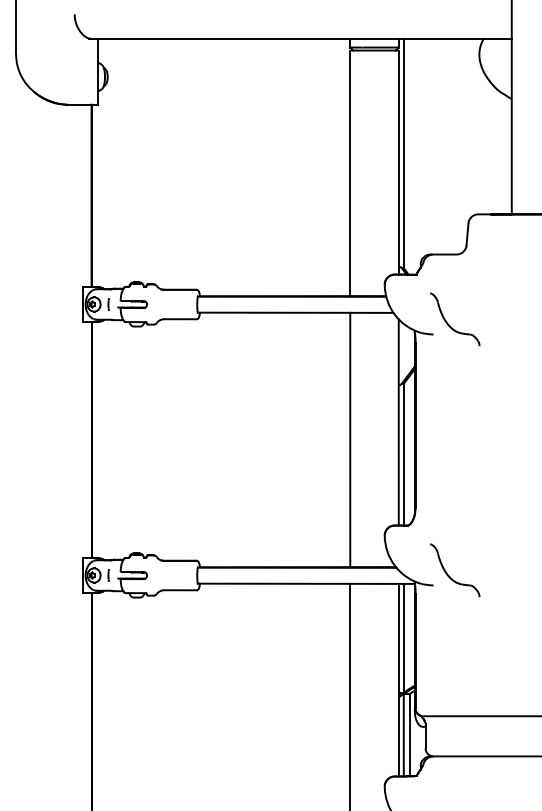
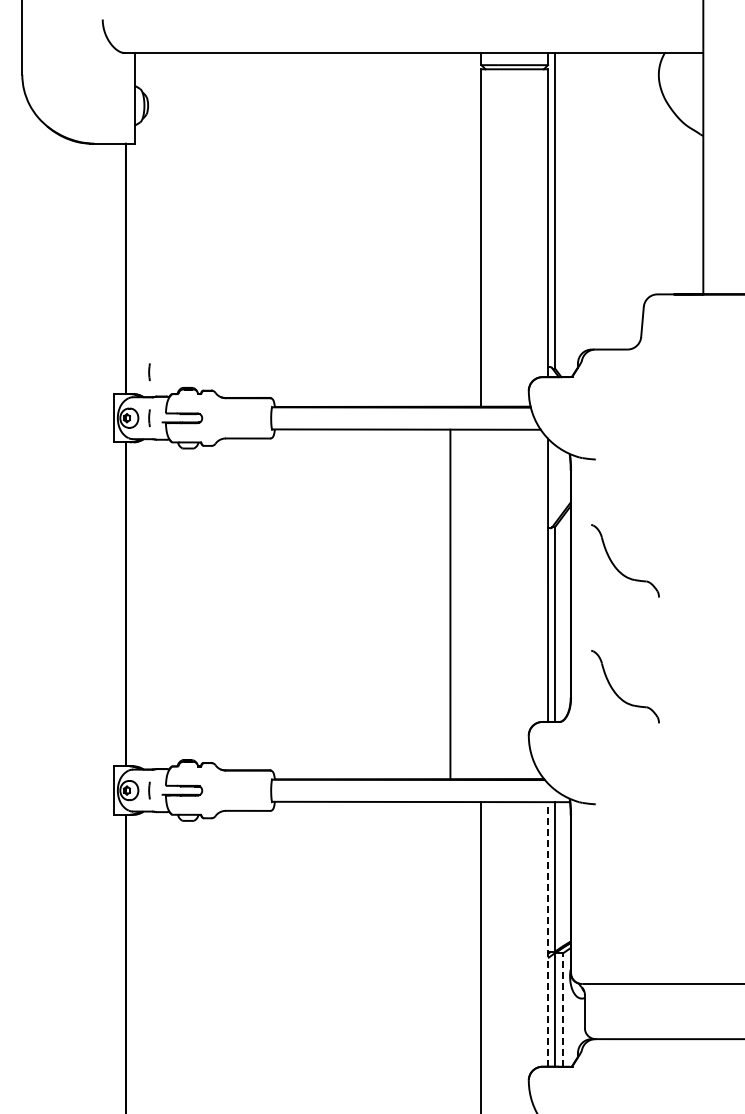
line: (108, 271) -> (149, 372), added
part: (447, 322) -> (615, 565), moved
line: (350, 440) -> (450, 604), moved
part: (448, 574) -> (616, 692), moved
line: (399, 679) -> (548, 933), solid -> dashed
line: (410, 734) -> (563, 1009), solid -> dashed

